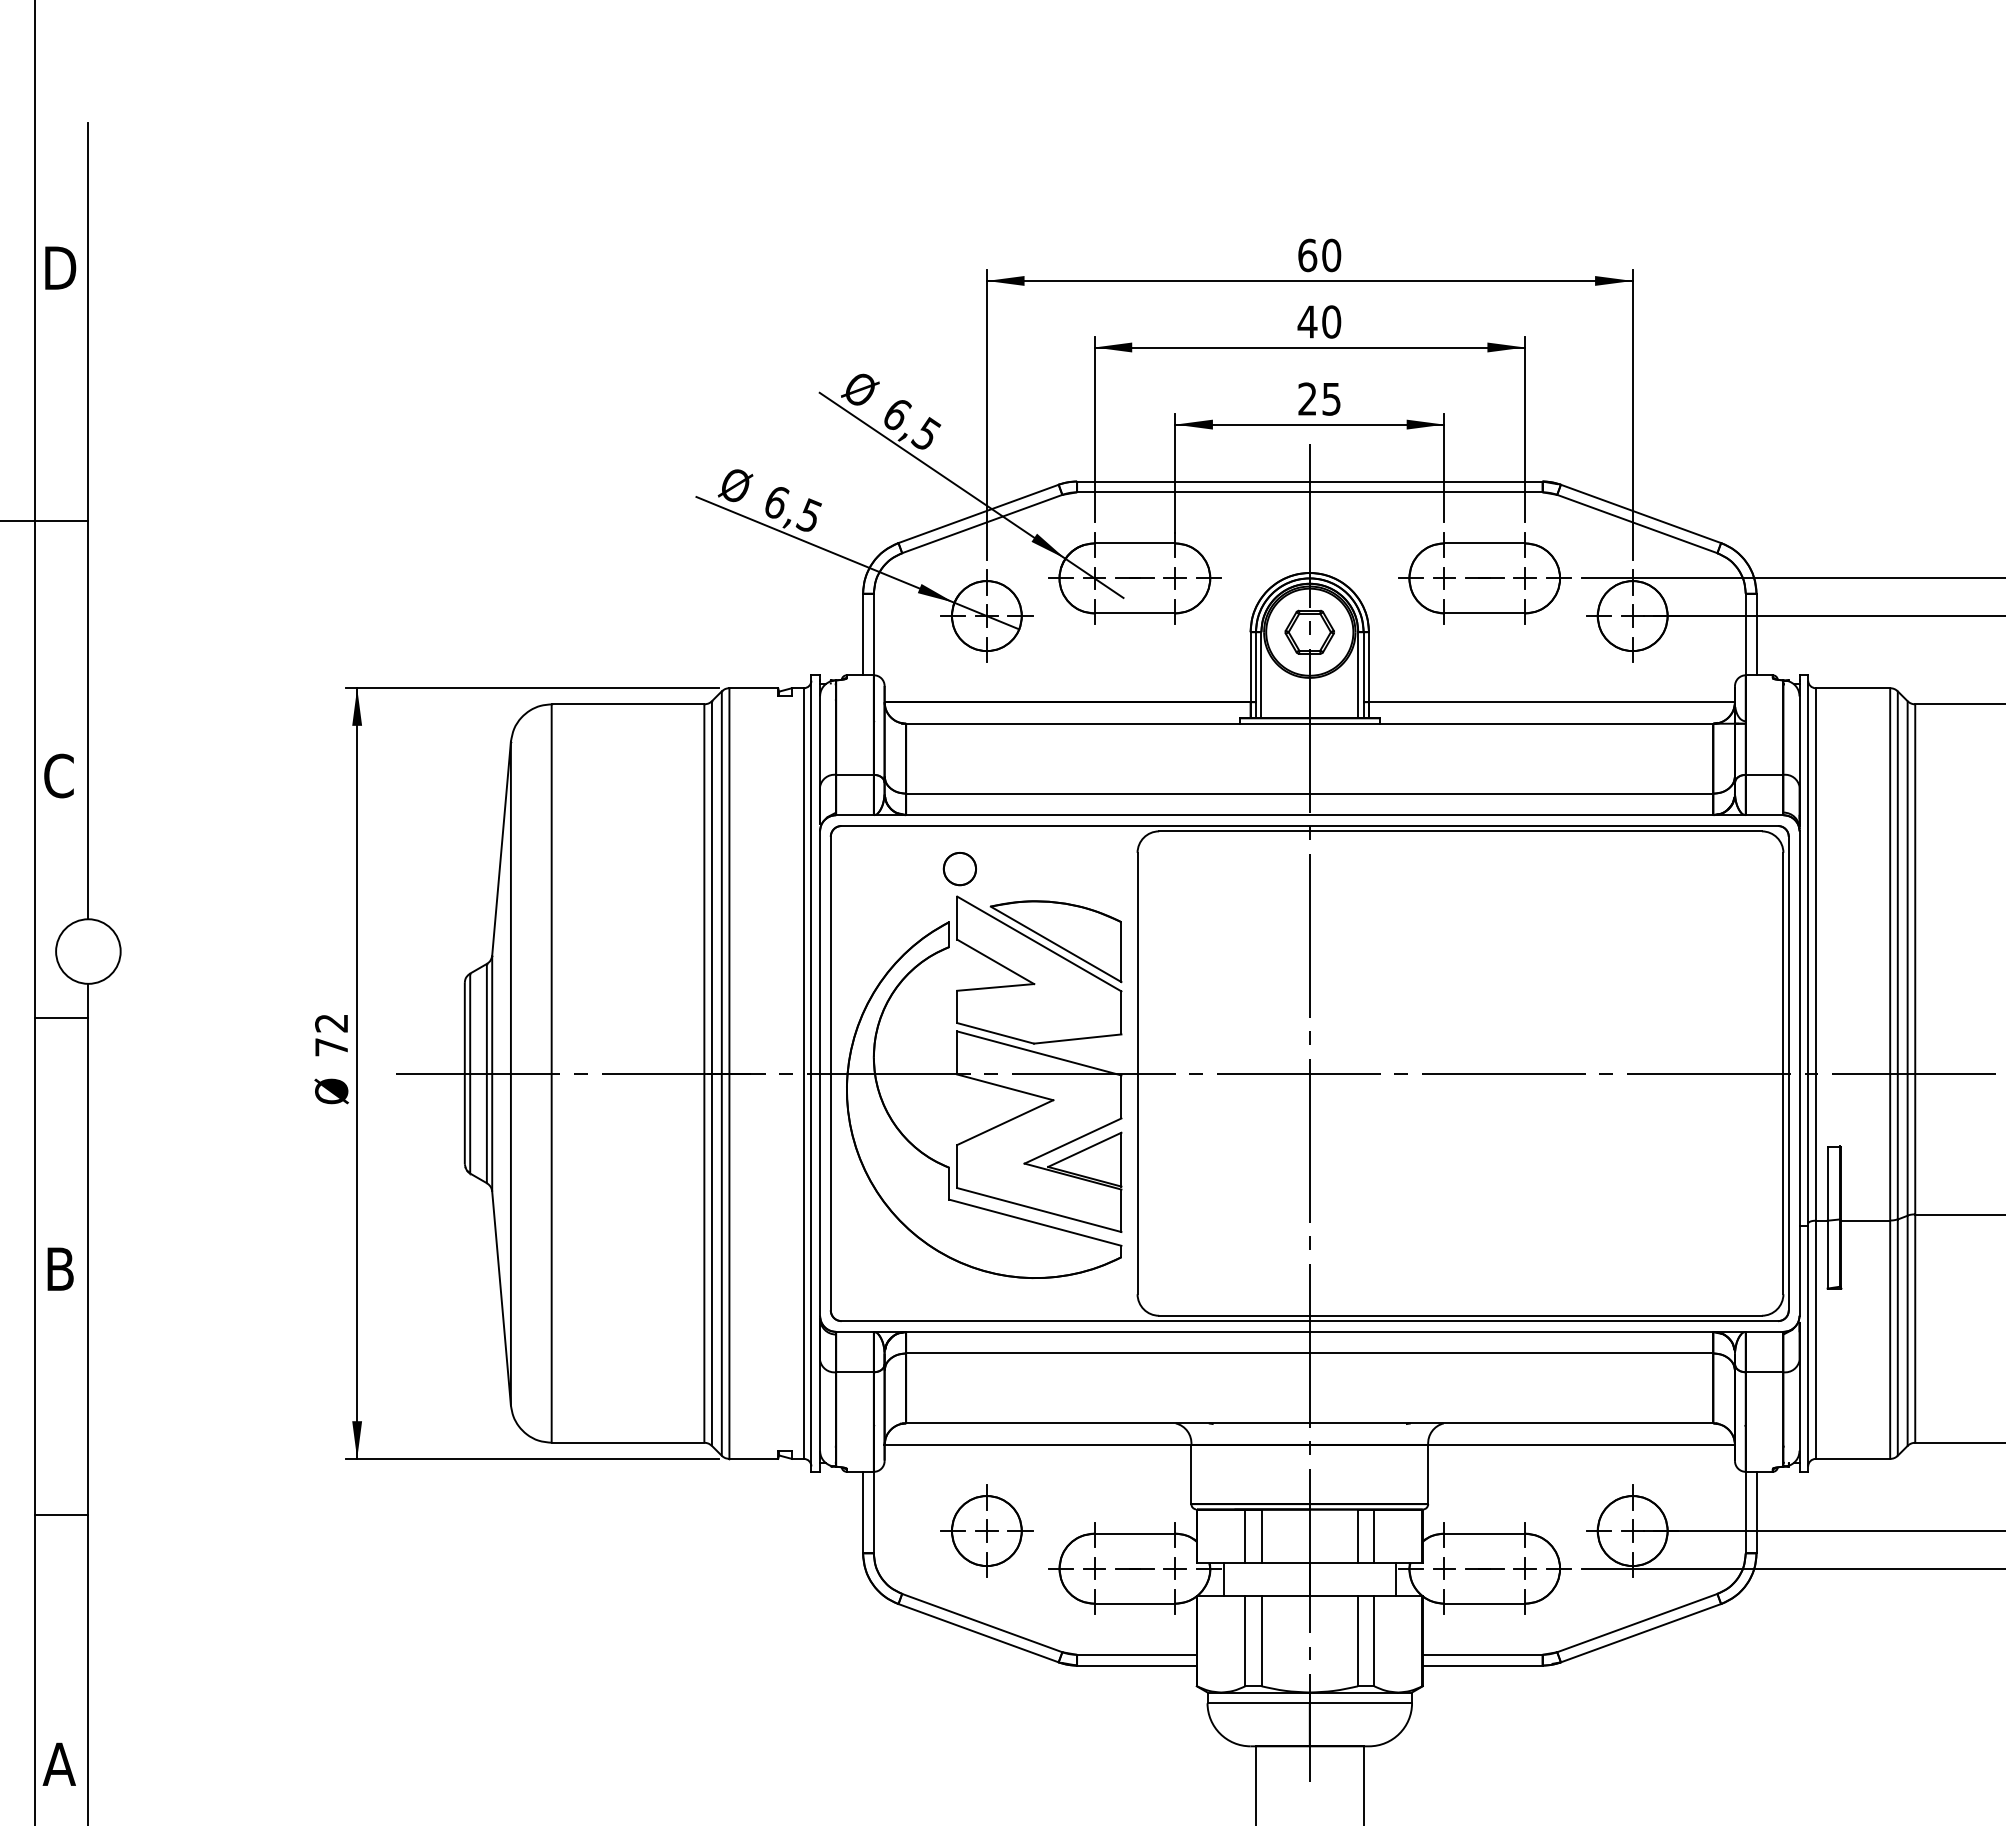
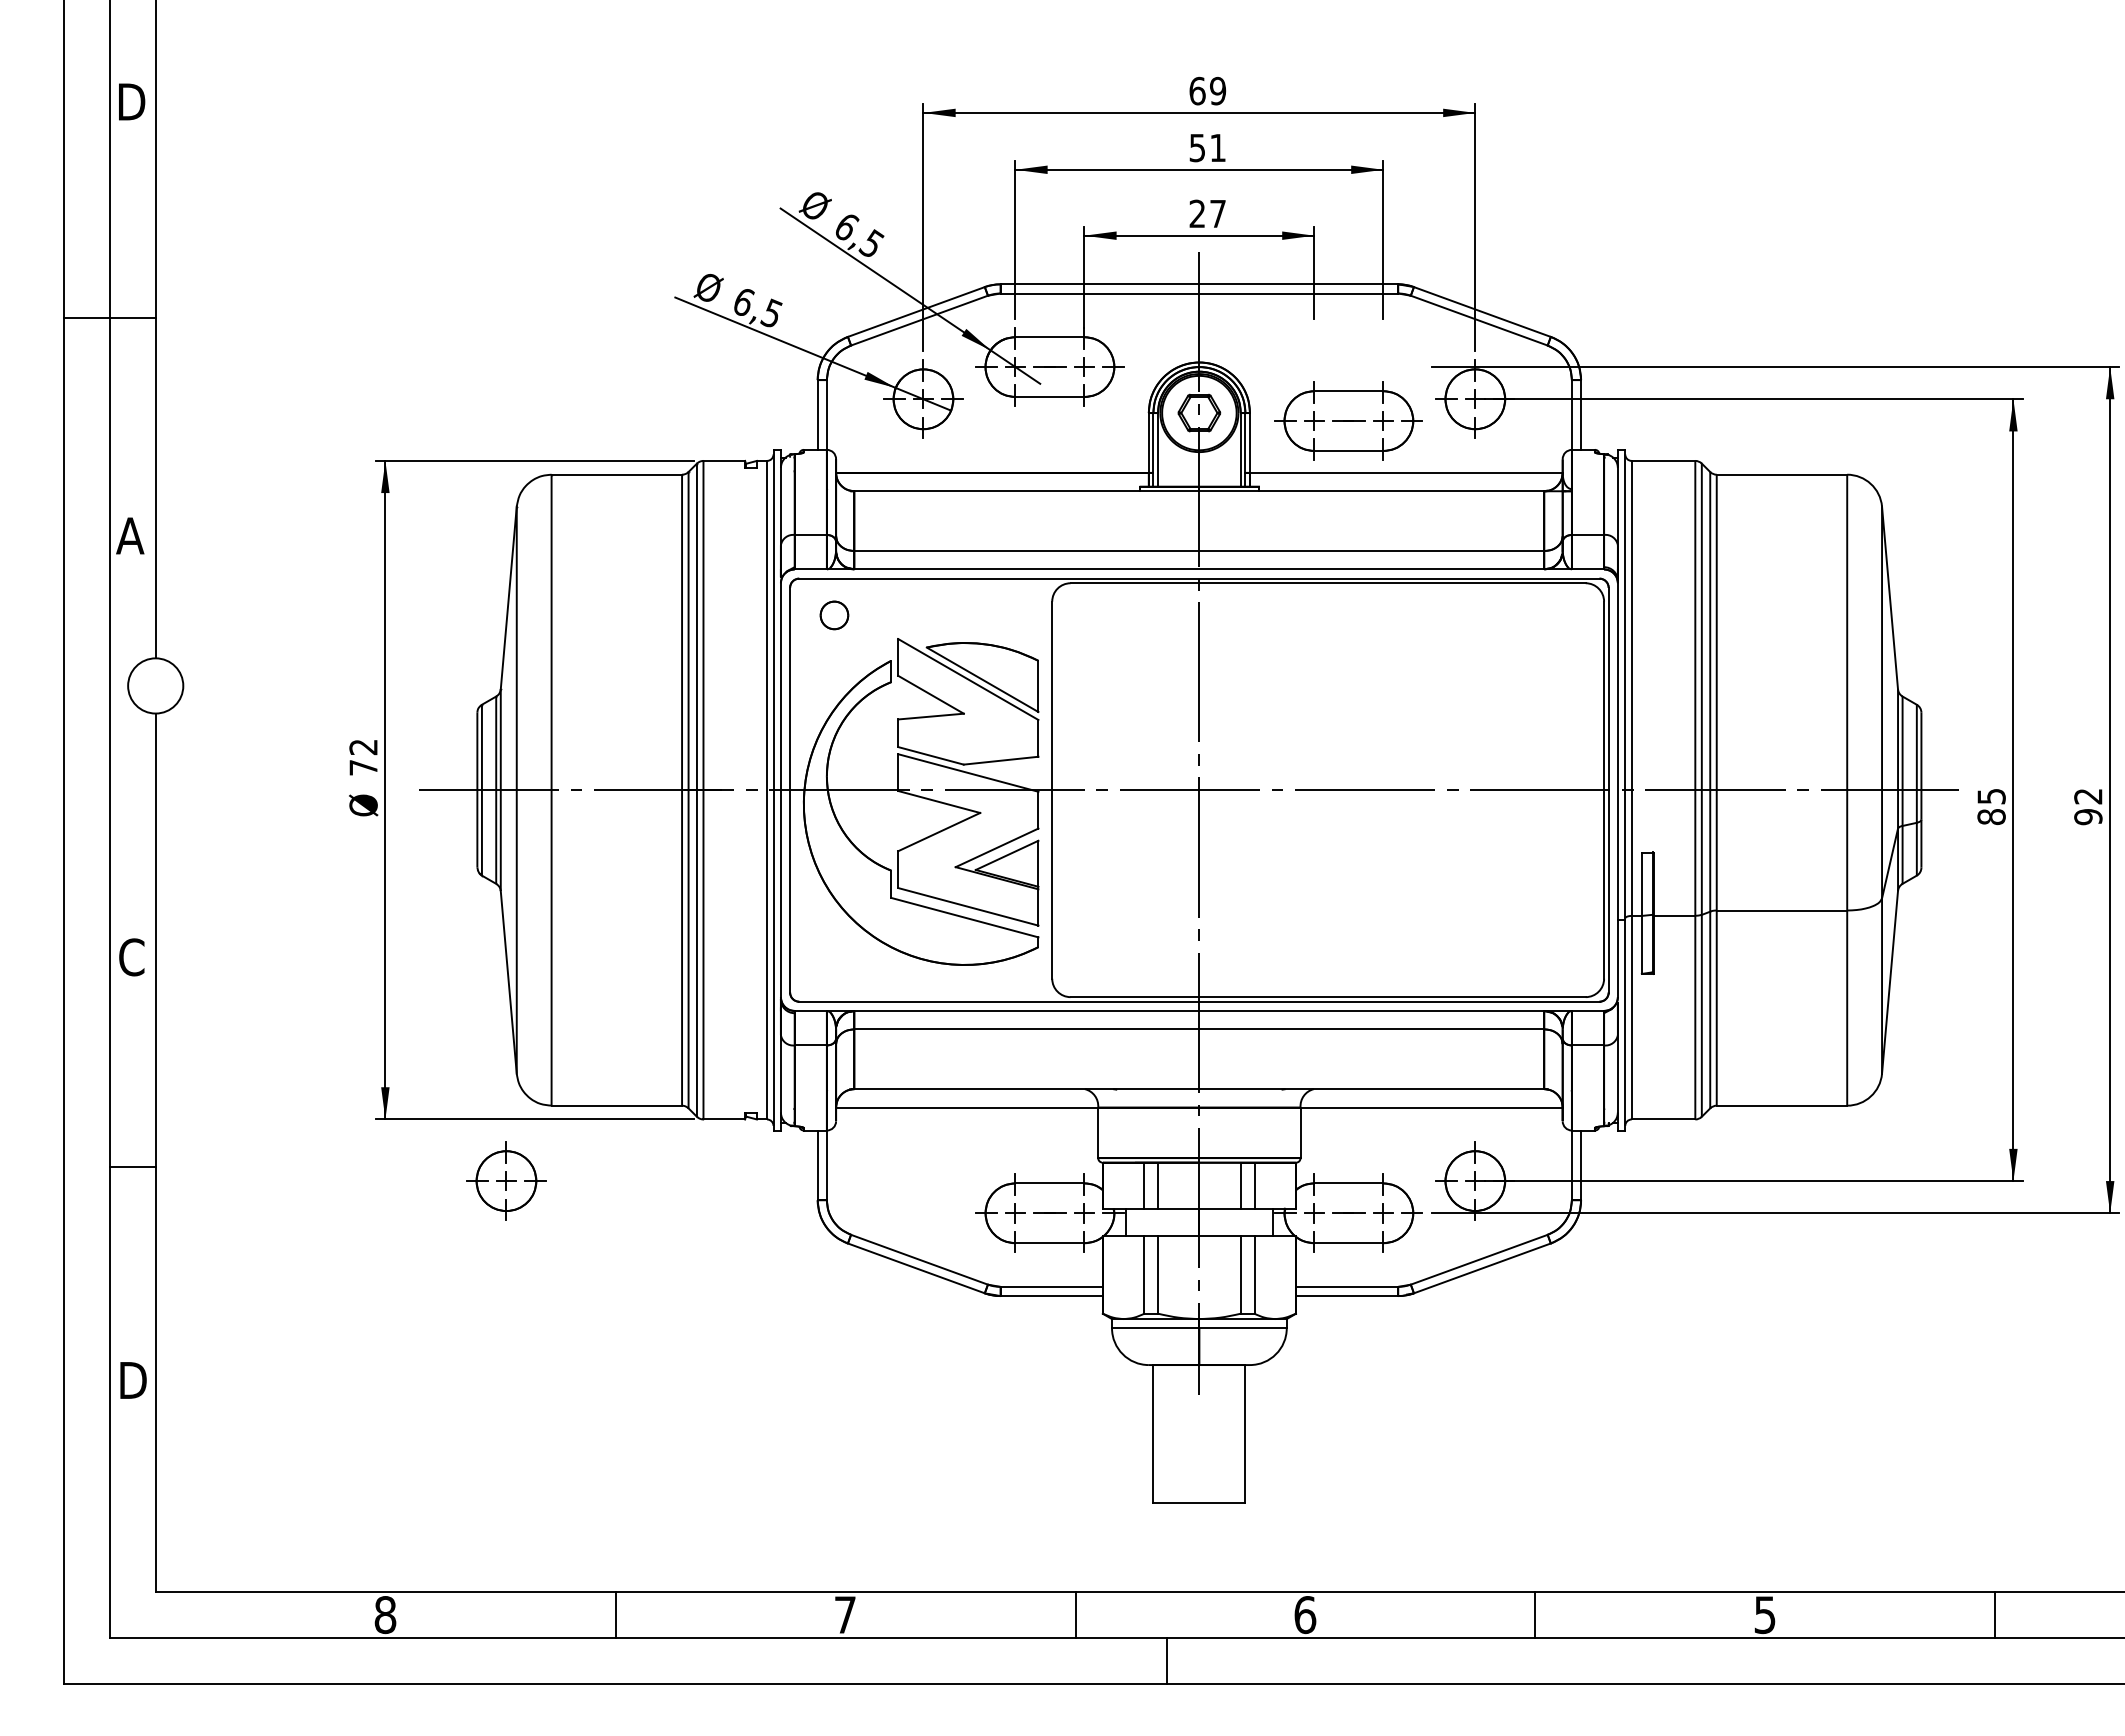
text: (1332, 255) -> (1218, 91), 60 -> 69
text: (1319, 321) -> (1207, 147), 40 -> 51
text: (1330, 399) -> (1217, 214), 25 -> 27
part: (1484, 577) -> (1348, 420), moved
text: (58, 775) -> (130, 535), C -> A
part: (960, 869) -> (834, 615), moved
line: (61, 1017) -> (132, 742), removed
text: (60, 1269) -> (131, 957), B -> C
part: (986, 1530) -> (506, 1180), moved
text: (60, 1764) -> (131, 1380), A -> D

